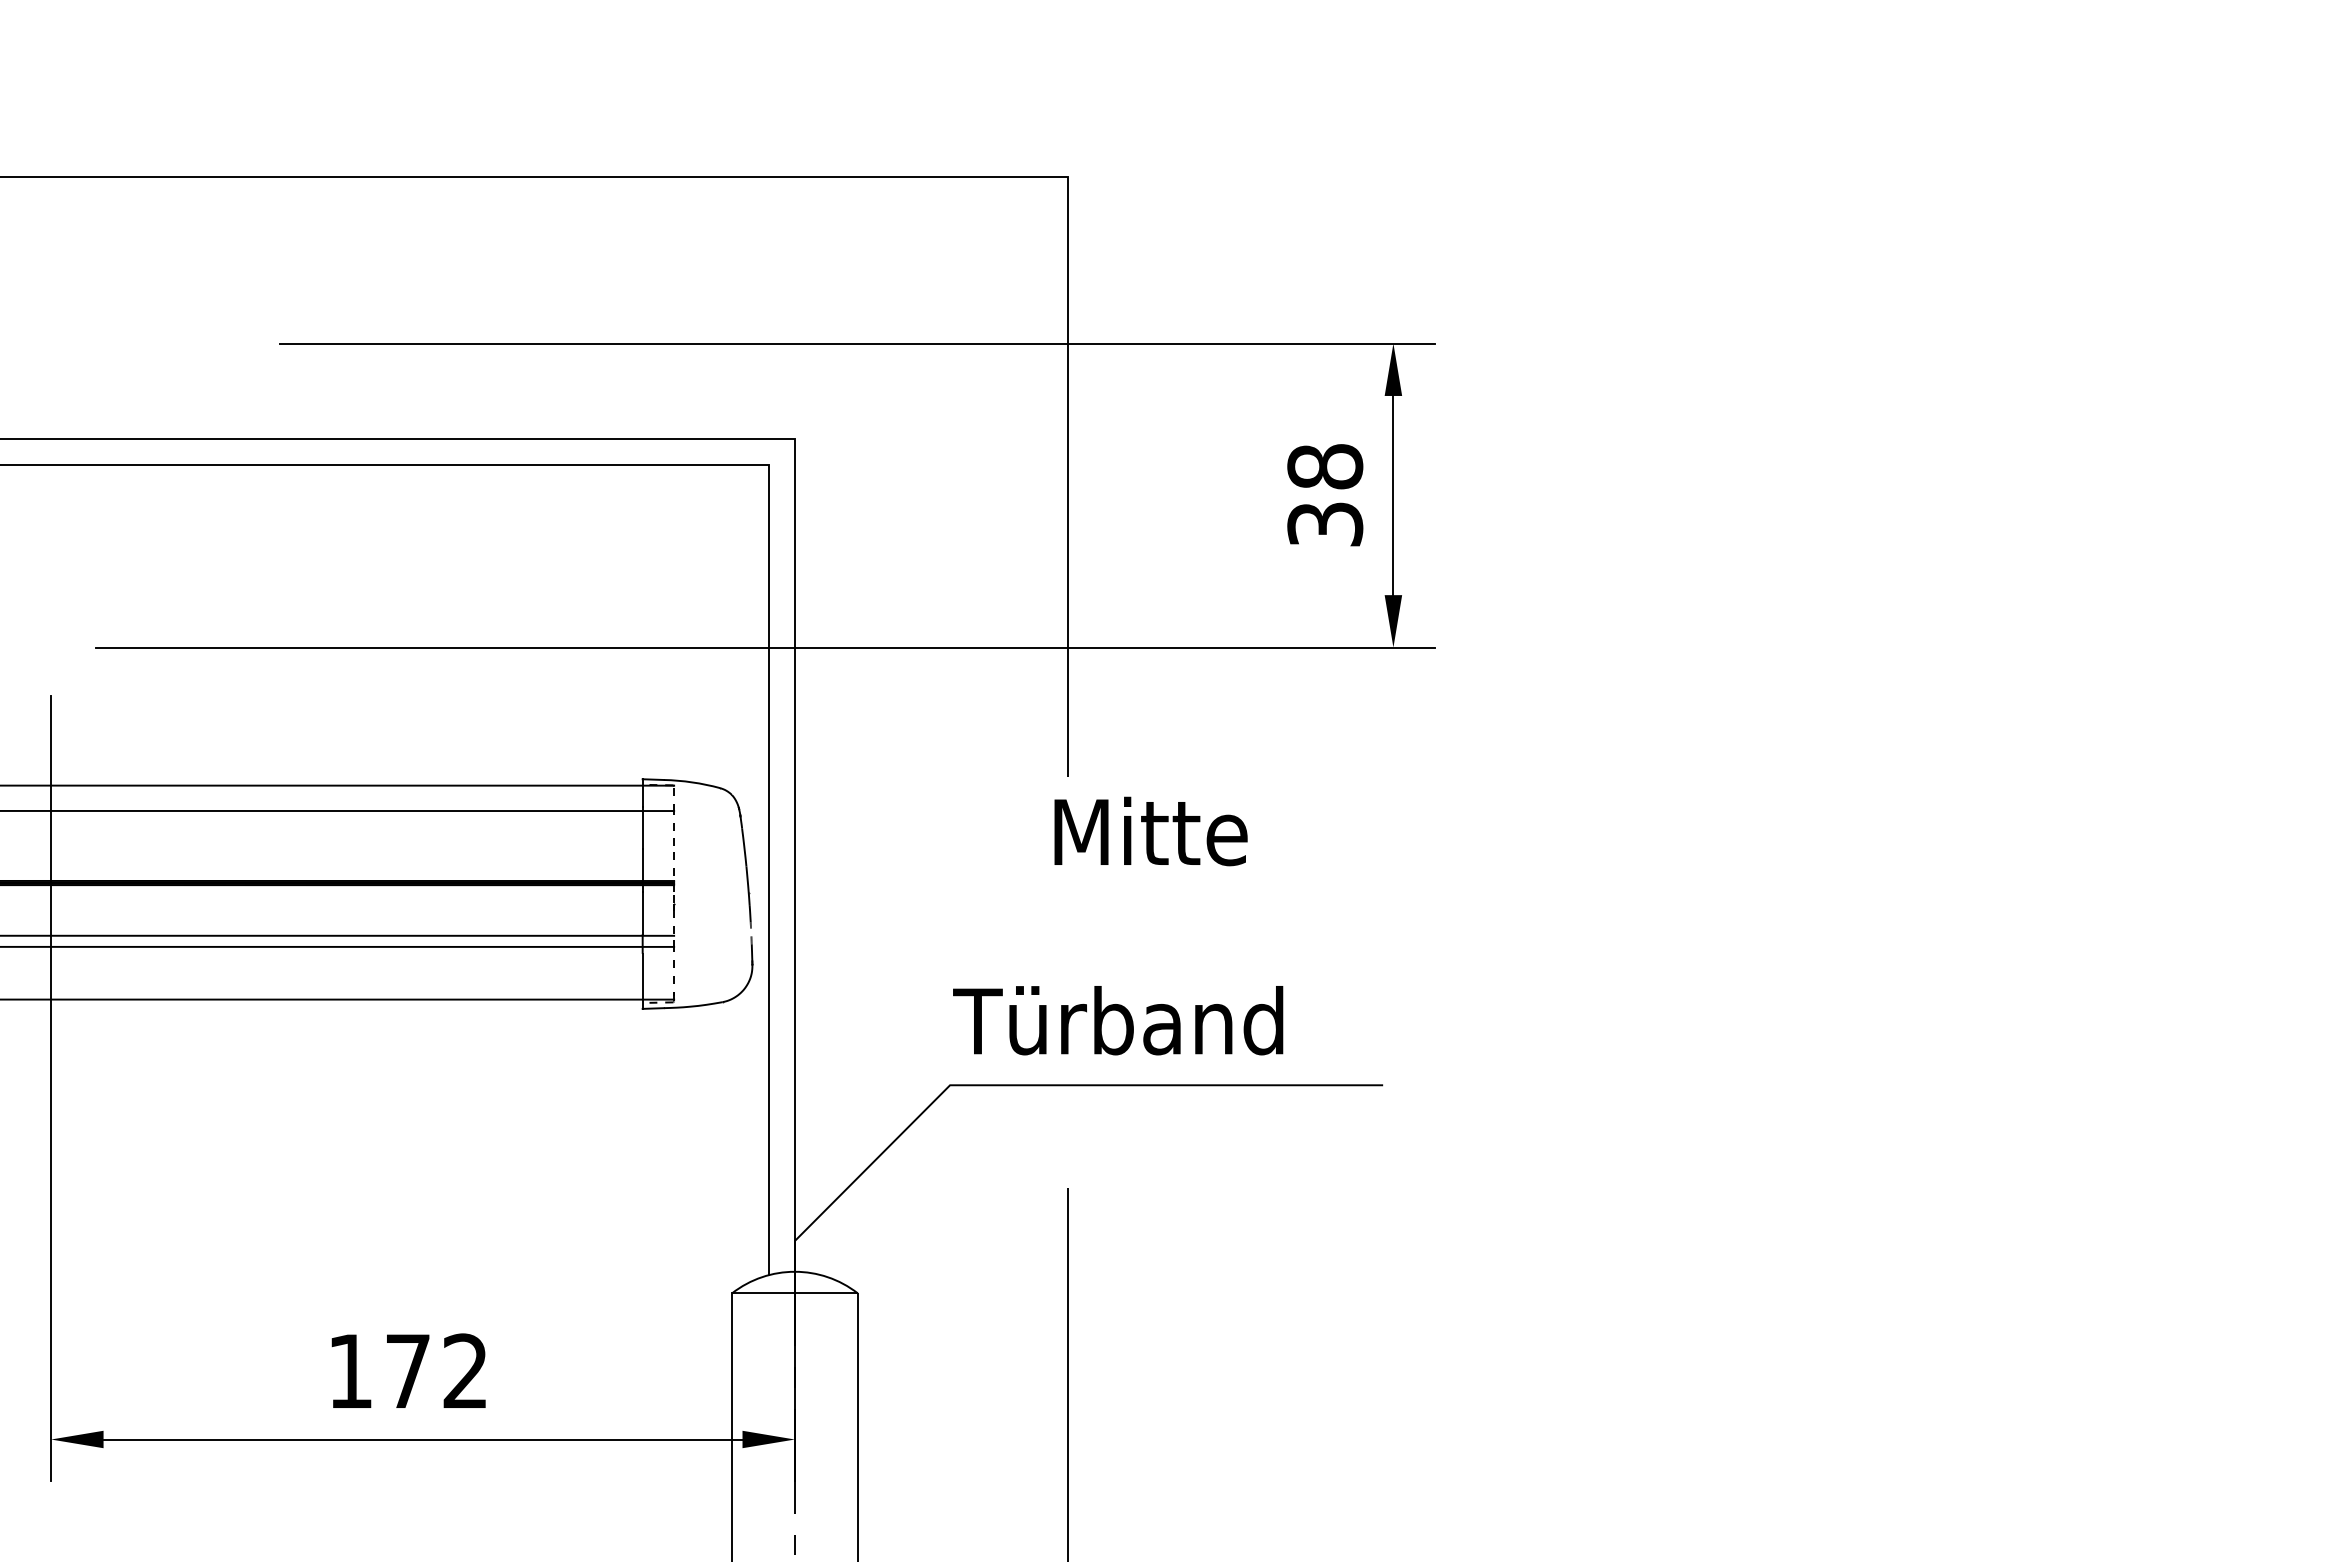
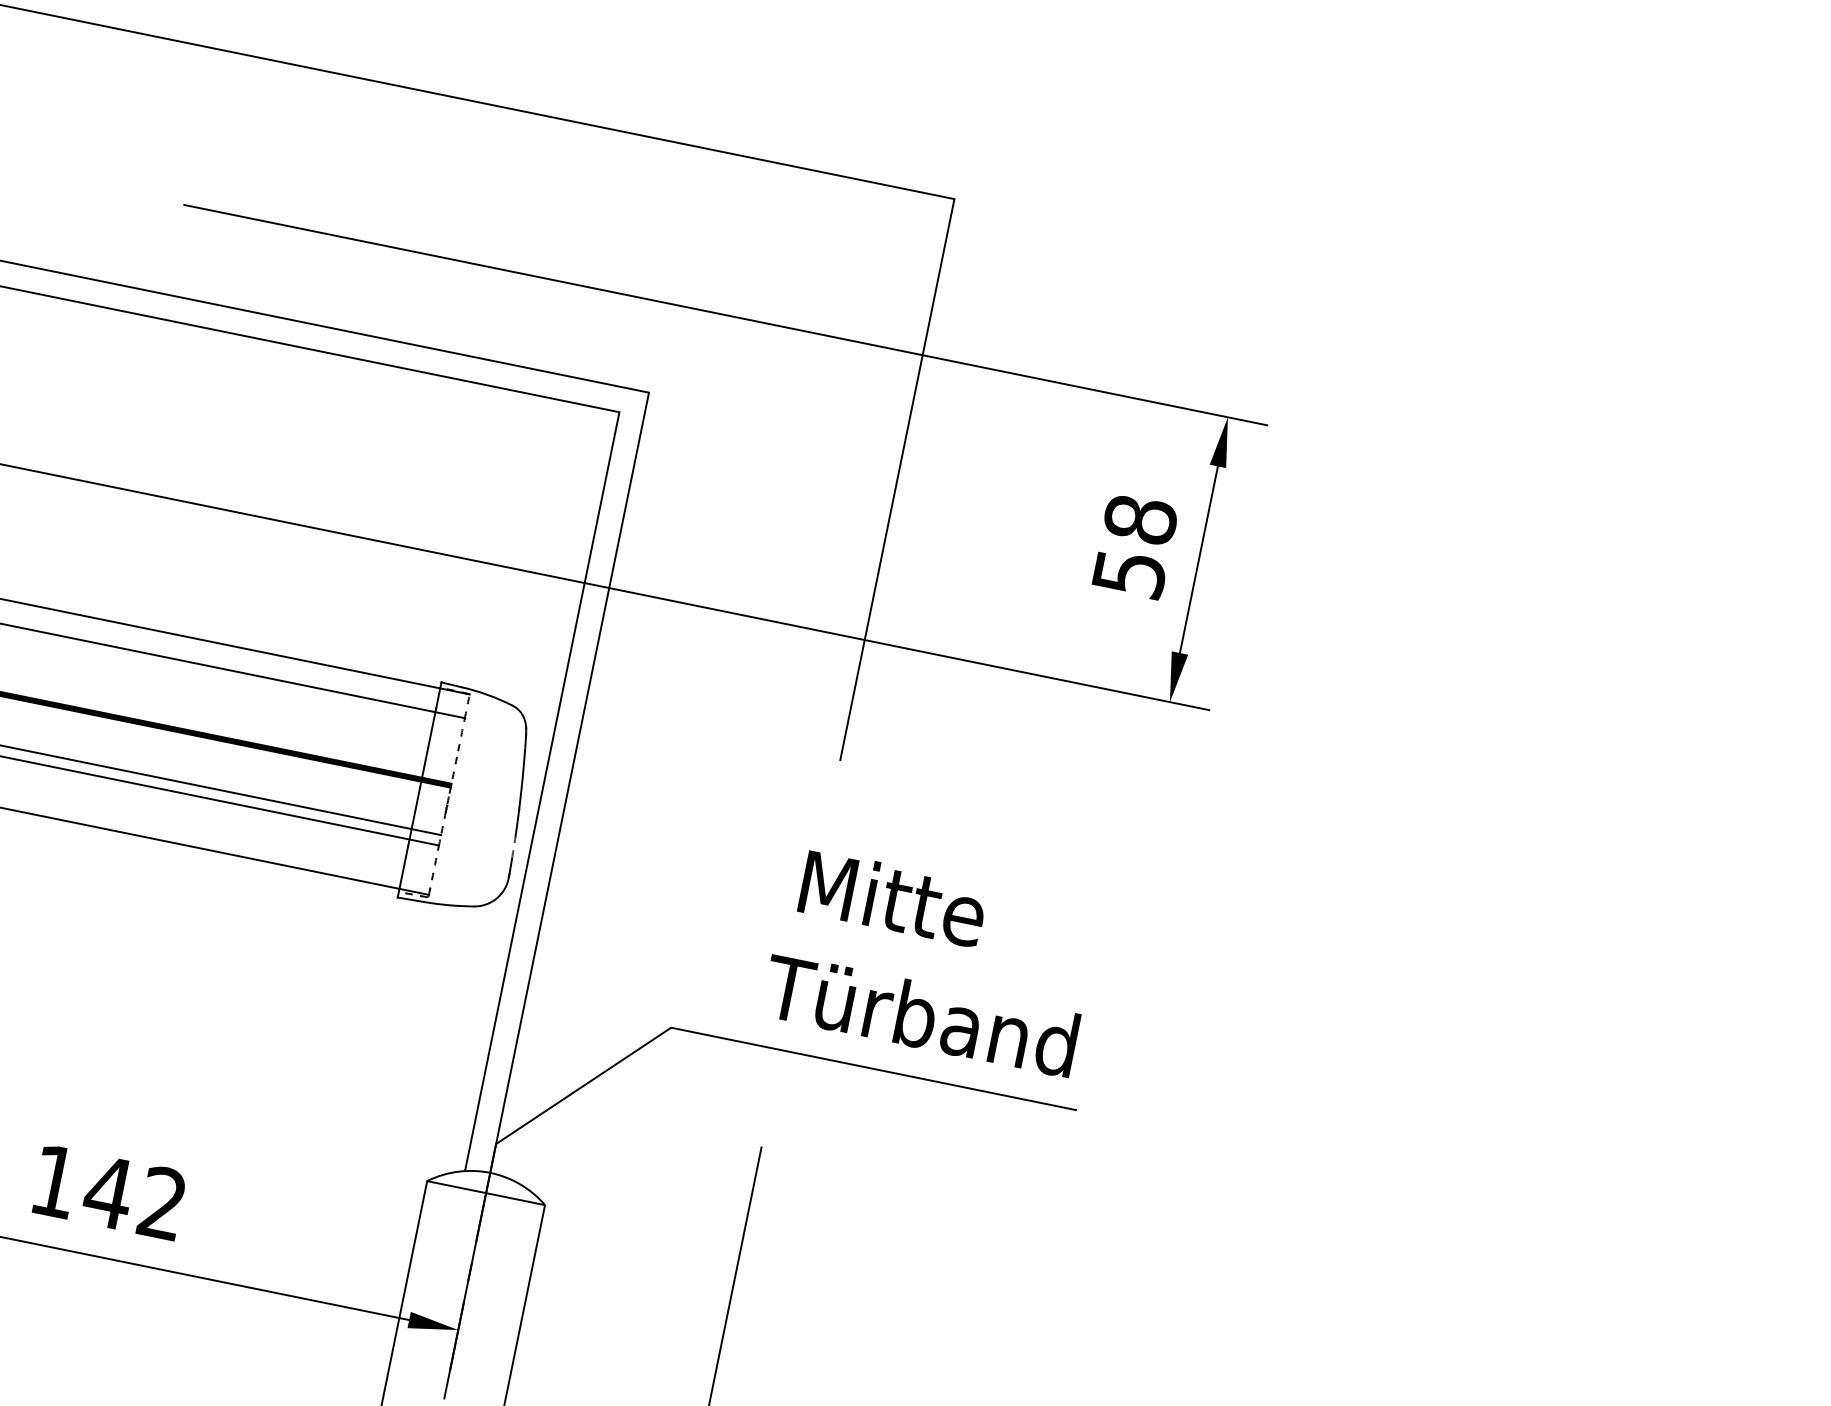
text: (1324, 524) -> (1128, 573), 38 -> 58
text: (1150, 831) -> (893, 898), moved
text: (1118, 1020) -> (920, 1015), moved
text: (407, 1370) -> (108, 1191), 172 -> 142

